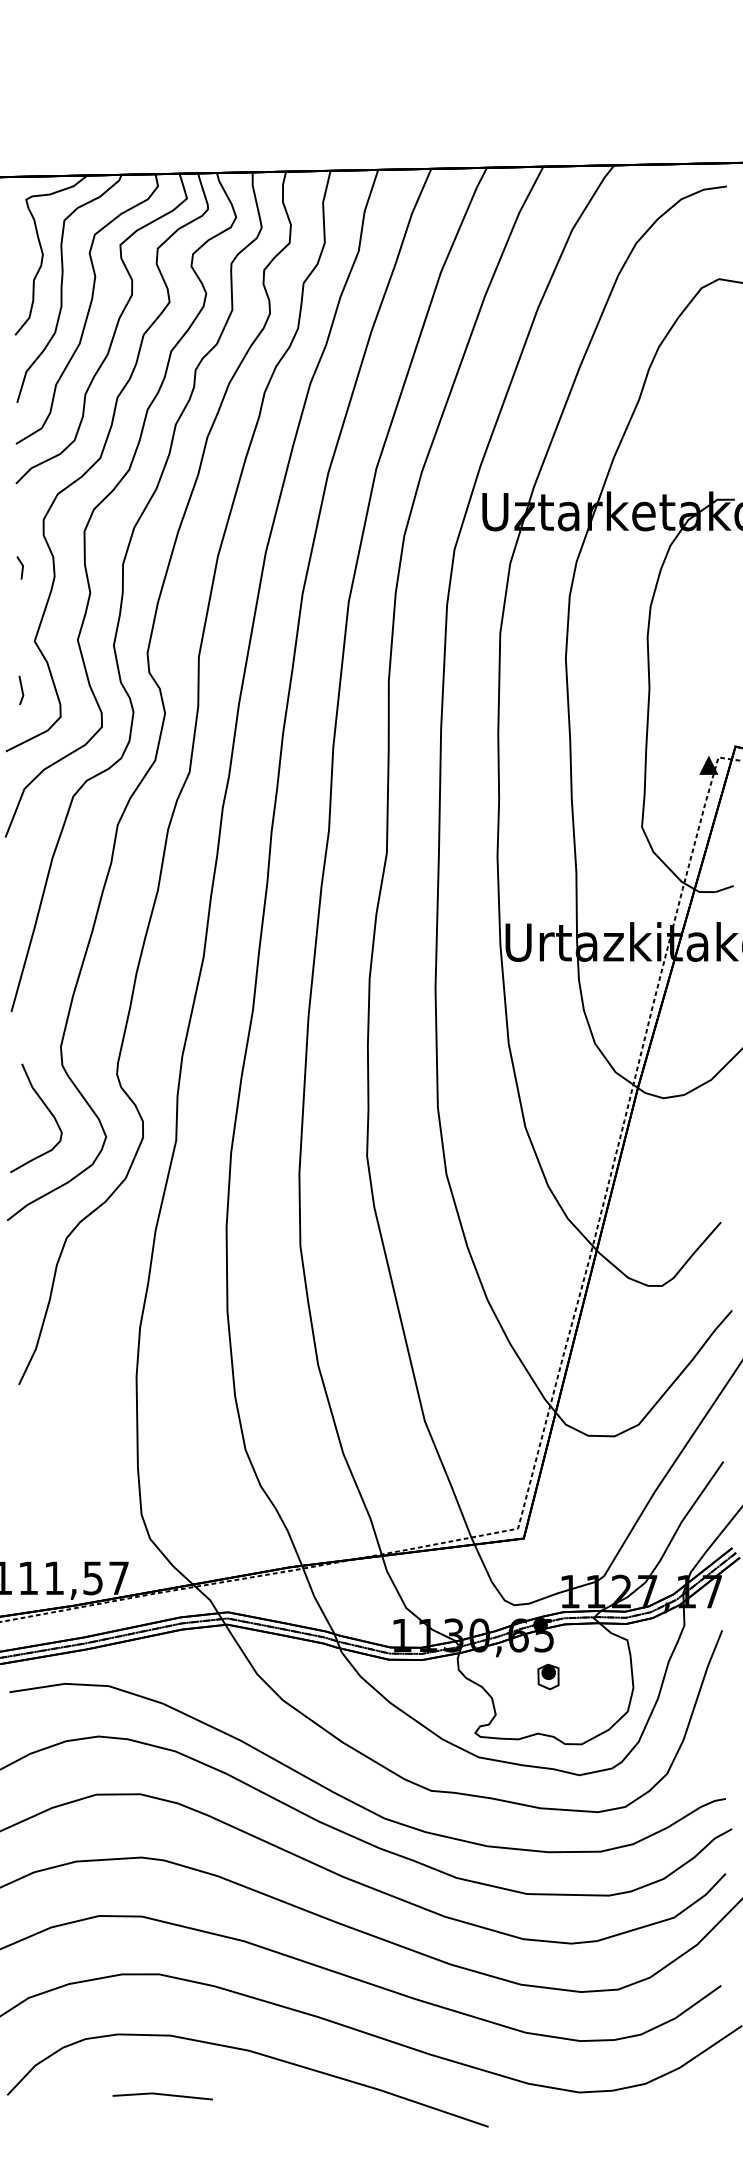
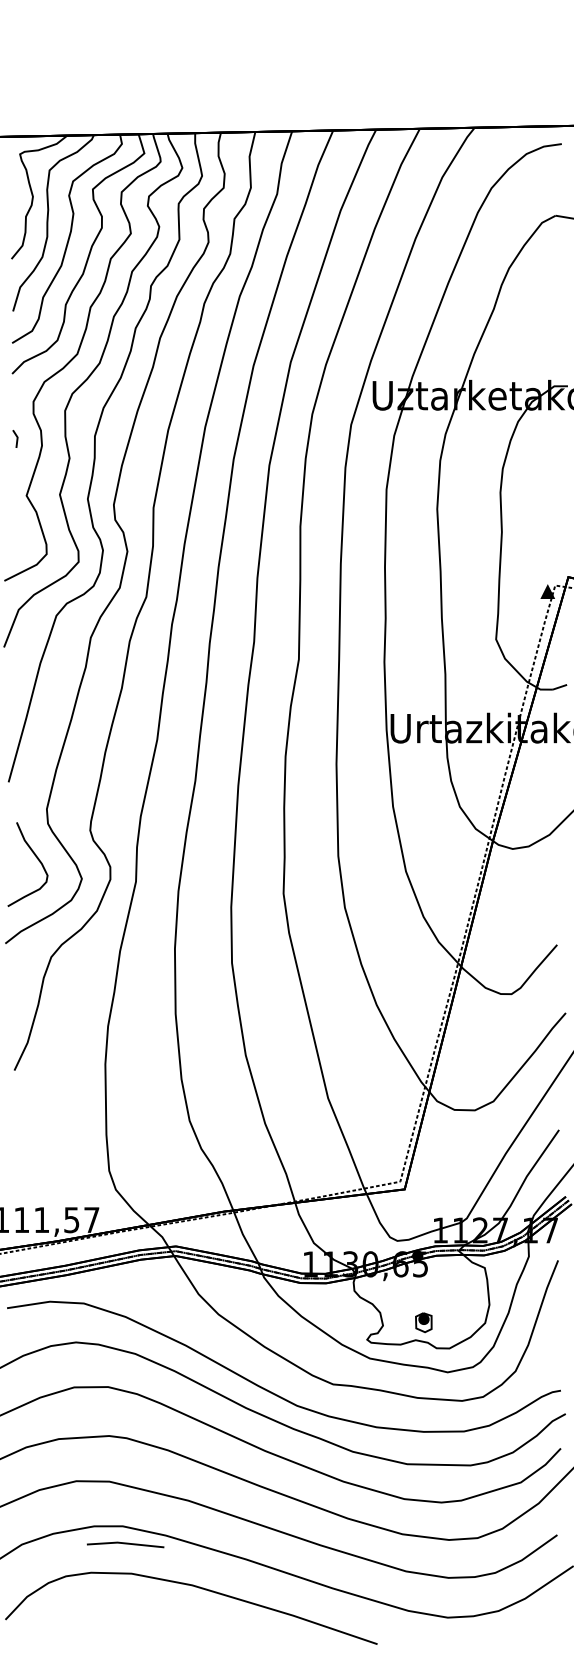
line: (21, 689) -> (16, 532), removed
part: (548, 1676) -> (423, 1322), moved
line: (162, 2095) -> (125, 1544), moved

